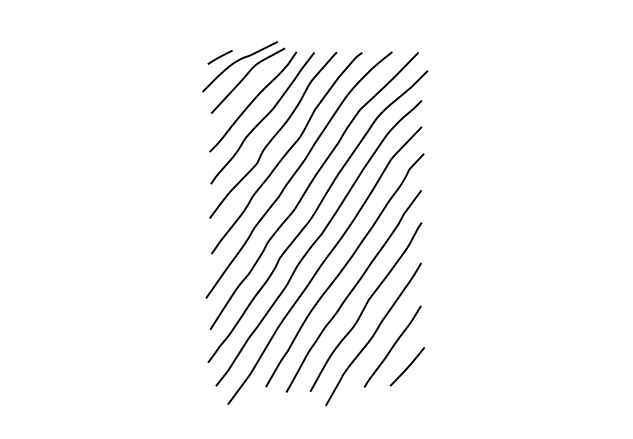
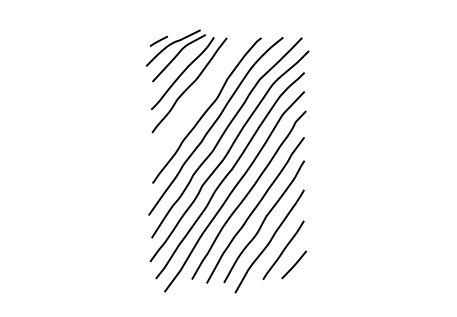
curve: (273, 135) -> (197, 97), removed

